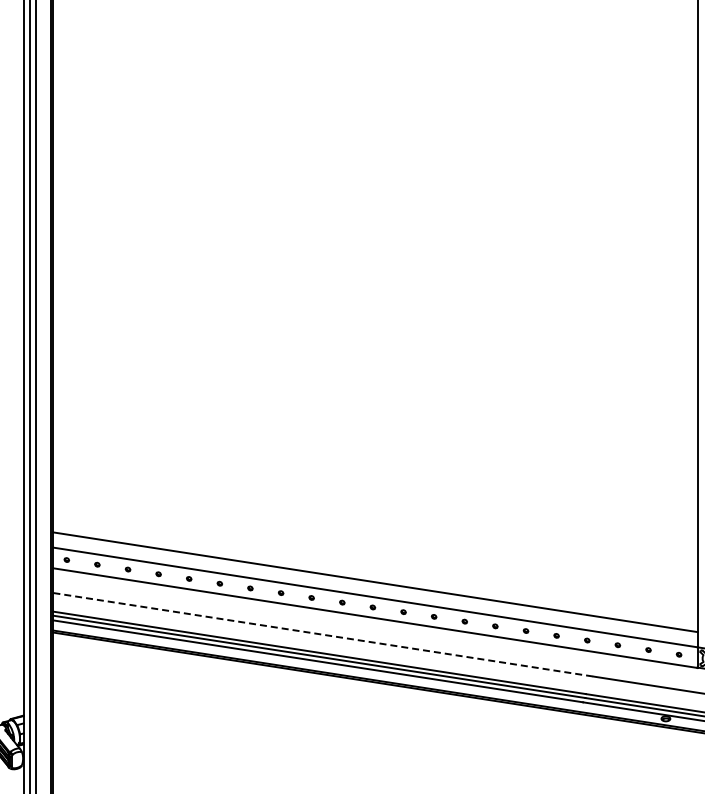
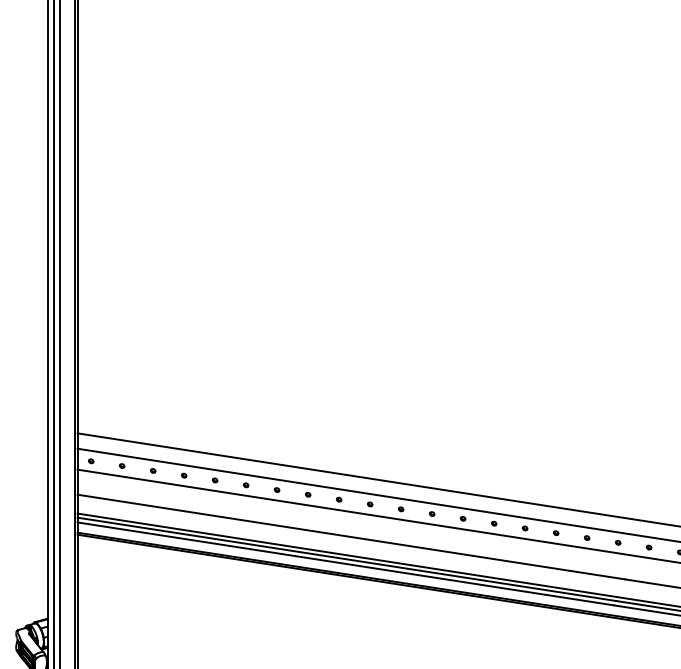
line: (324, 634) -> (352, 536), dashed -> solid

